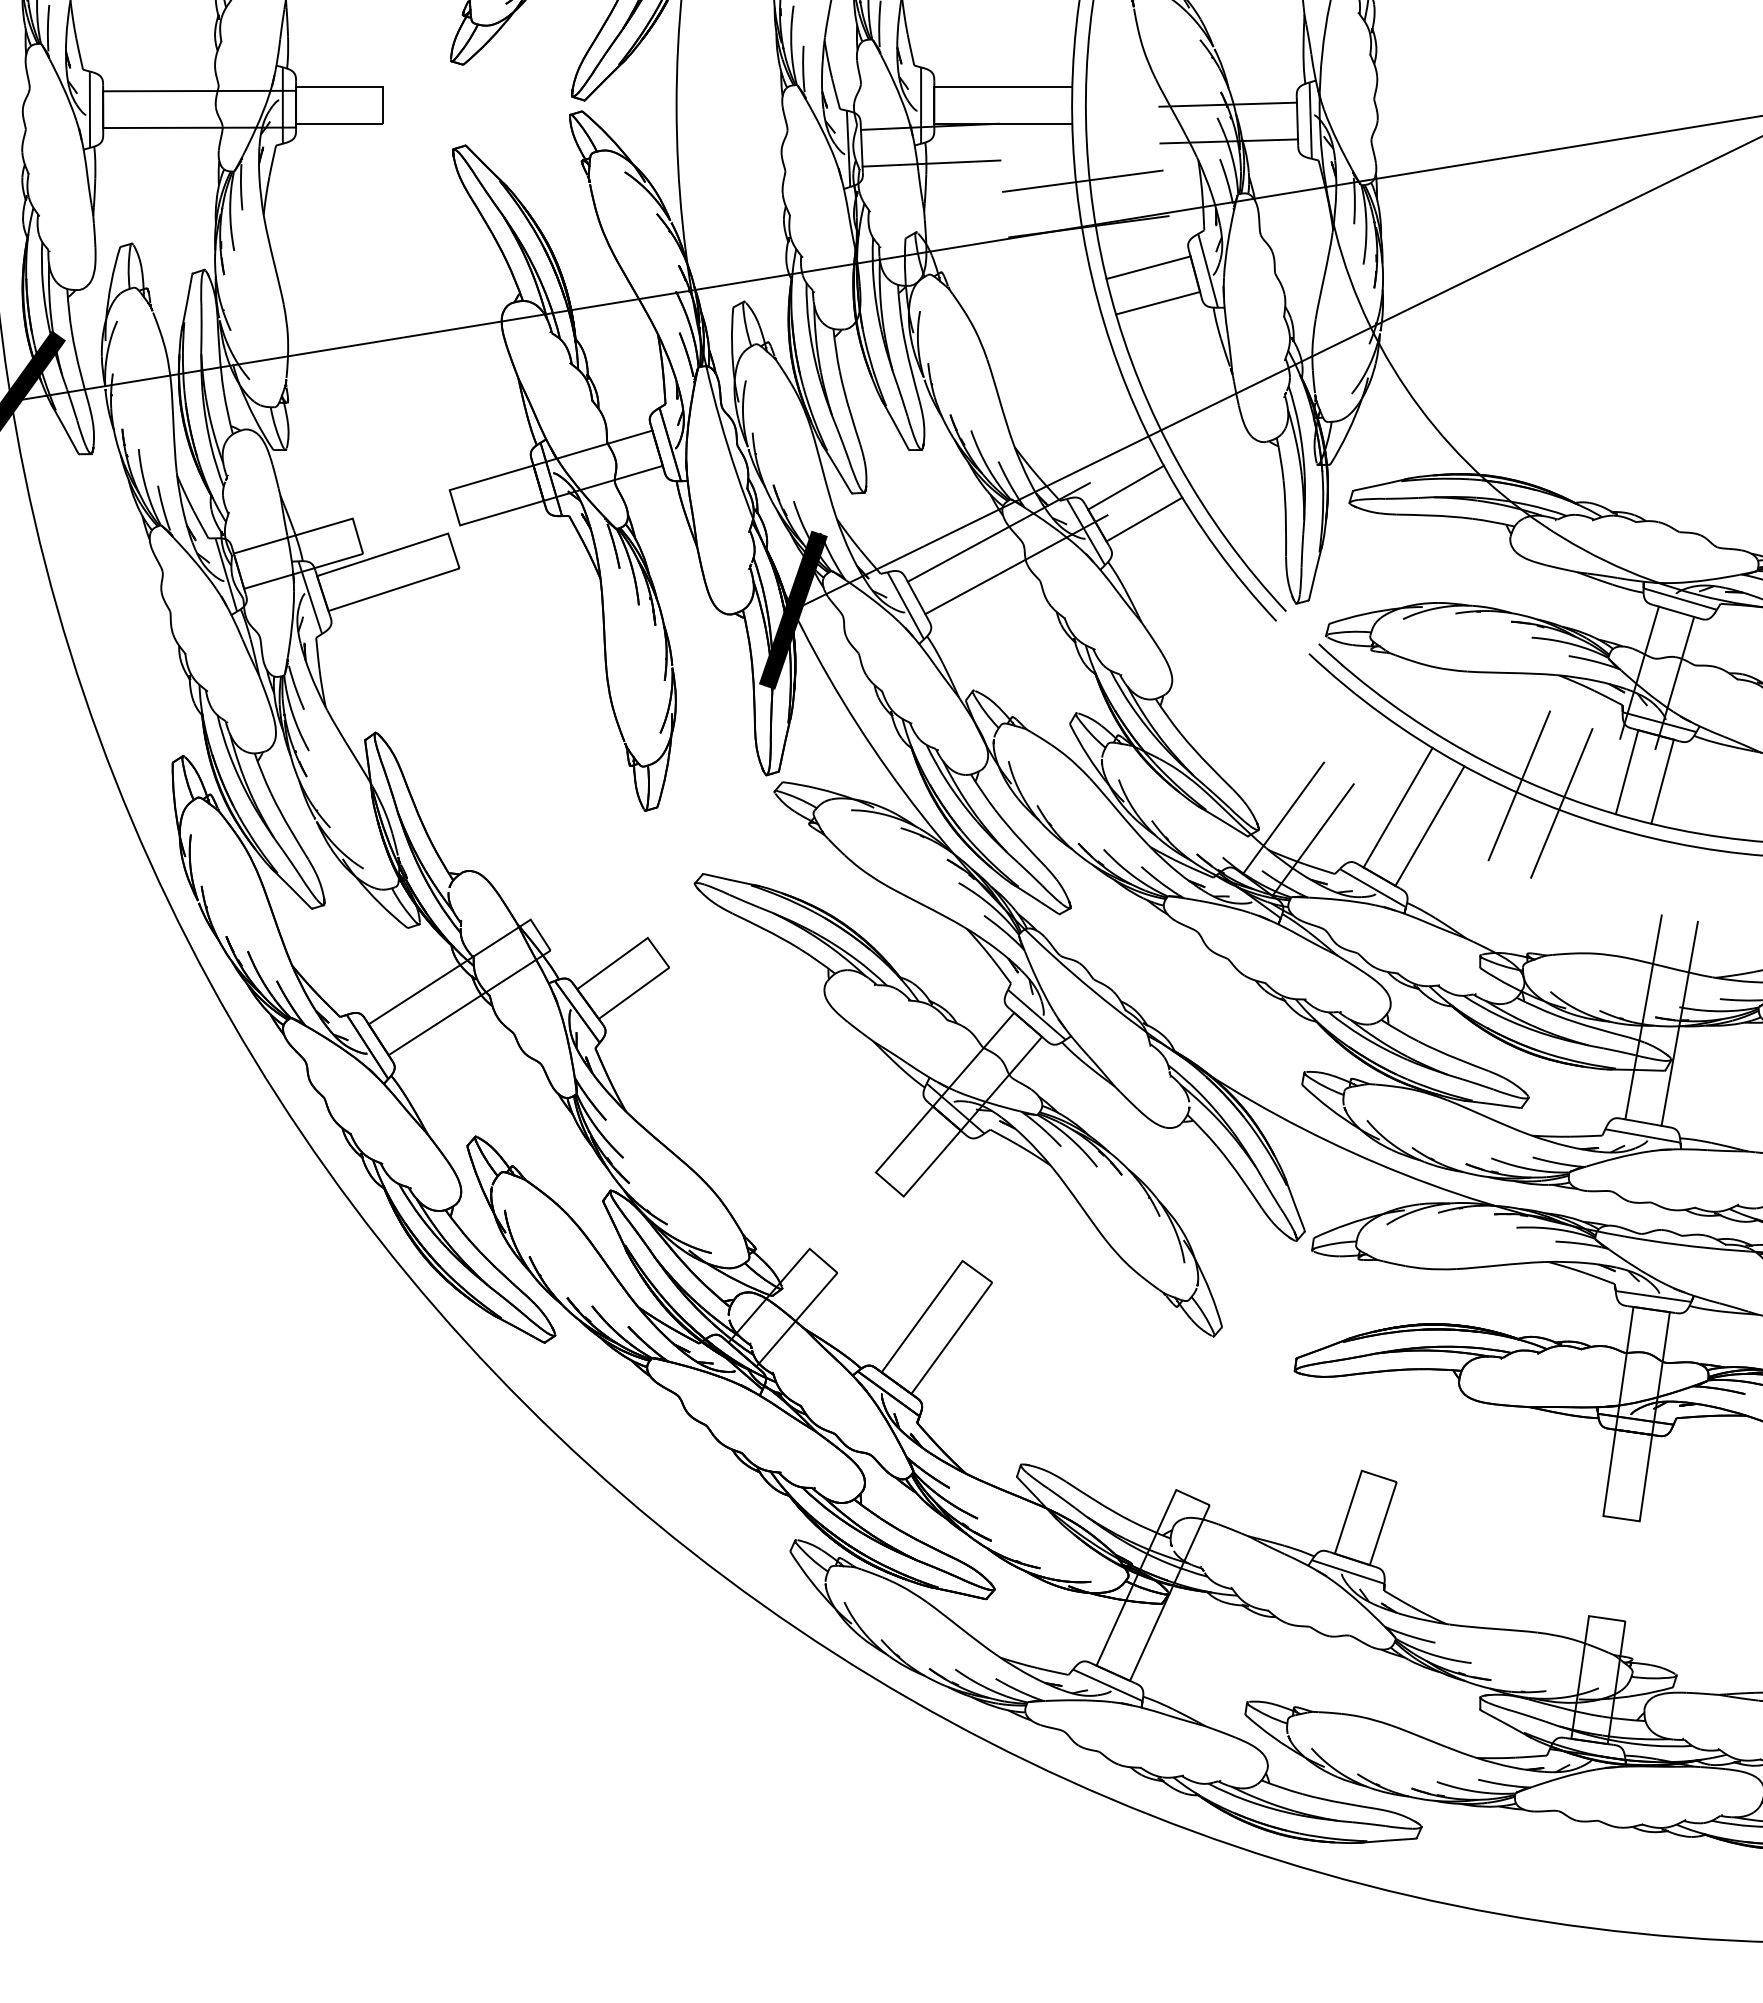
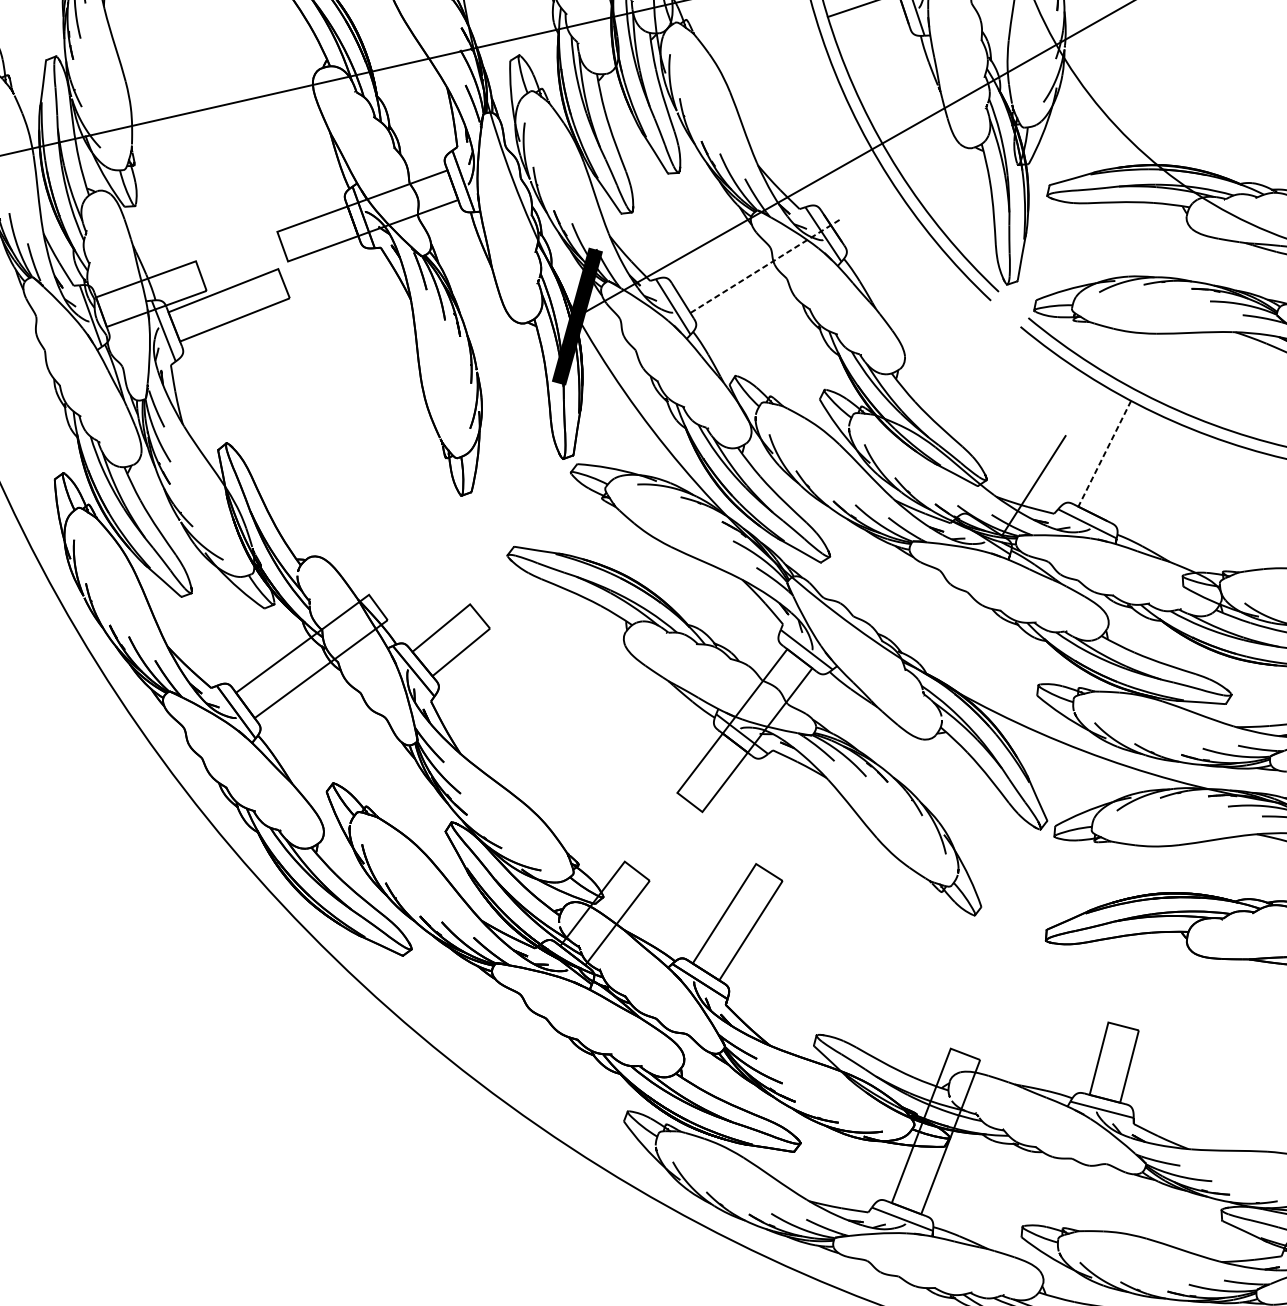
line: (1158, 302) -> (873, 34), removed
line: (1125, 487) -> (854, 194), removed
line: (1144, 519) -> (872, 220), removed
line: (998, 532) -> (748, 239), removed
line: (1016, 564) -> (765, 265), solid -> dashed
line: (1519, 785) -> (1207, 428), removed
line: (1561, 803) -> (1244, 441), removed
line: (1398, 807) -> (1105, 453), solid -> dashed
line: (1283, 818) -> (1007, 468), removed
line: (1429, 825) -> (1132, 467), removed

